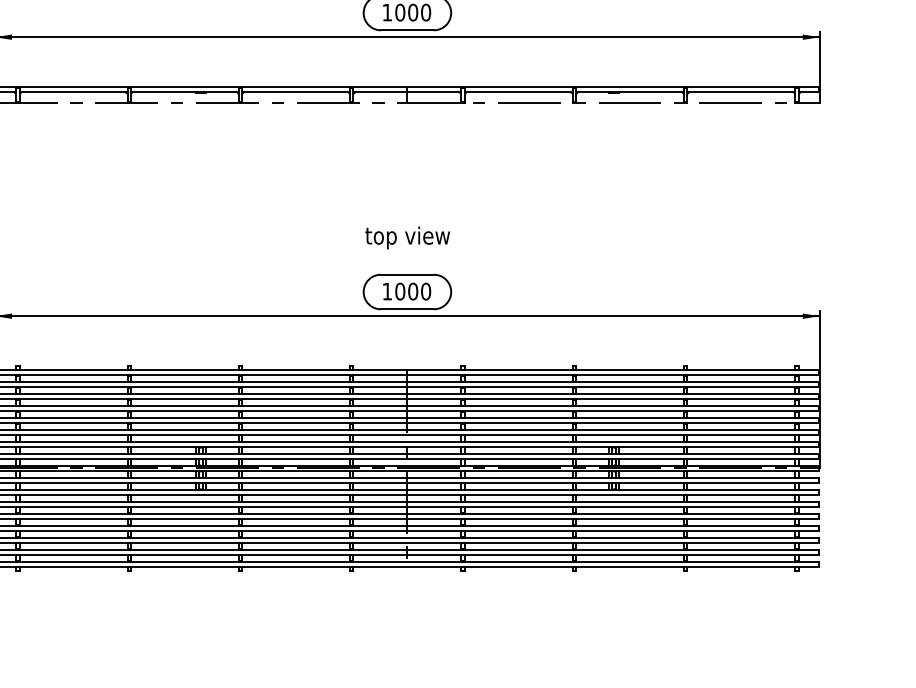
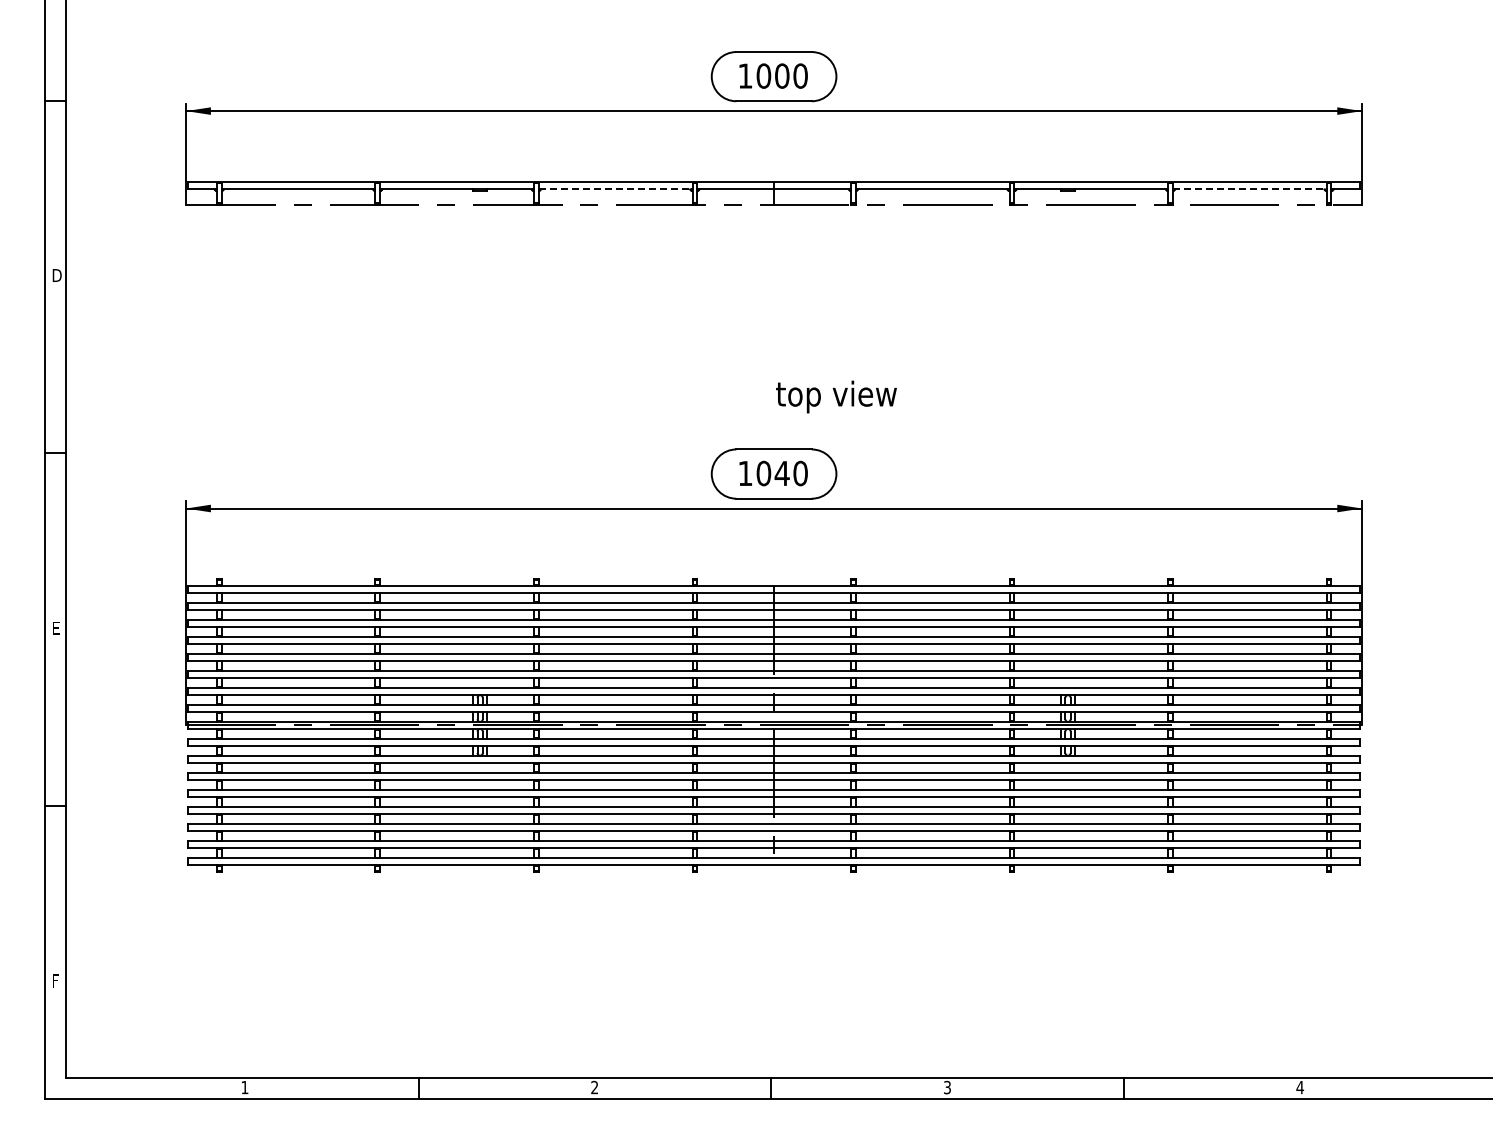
line: (296, 91) -> (615, 188), solid -> dashed
line: (741, 91) -> (1249, 188), solid -> dashed
text: (407, 237) -> (836, 396), moved
text: (412, 291) -> (781, 473), 1000 -> 1040

